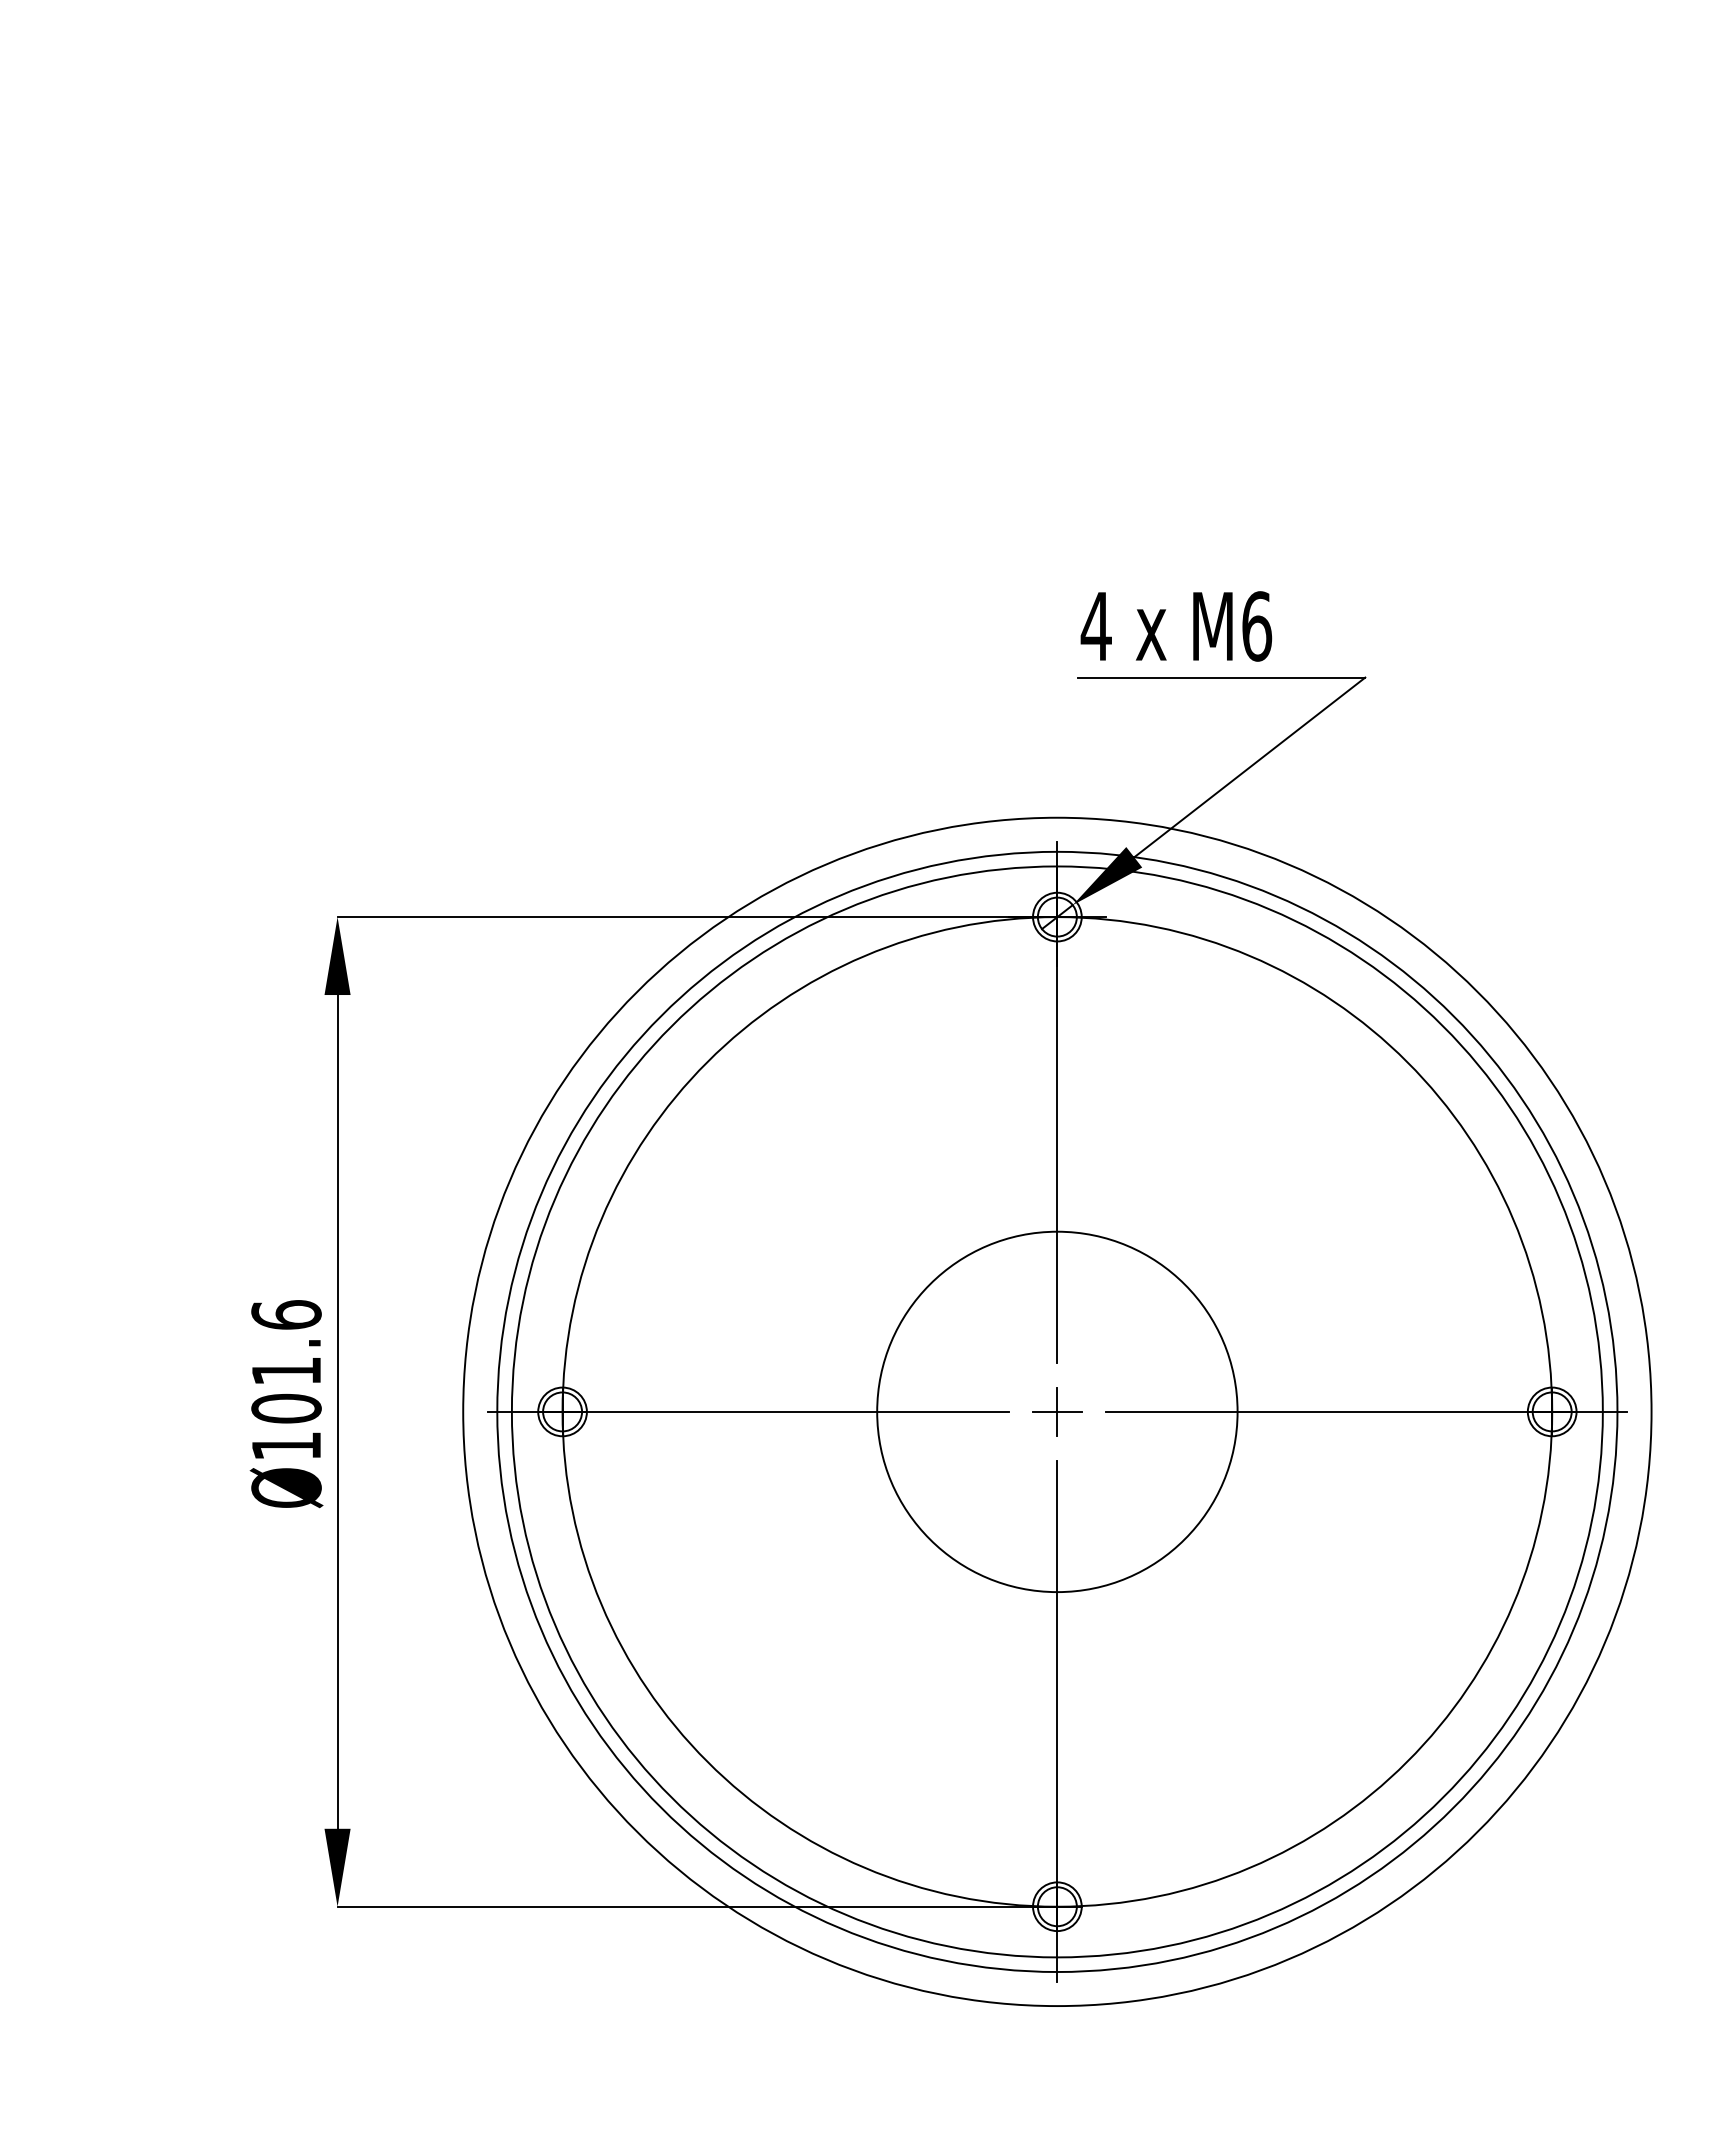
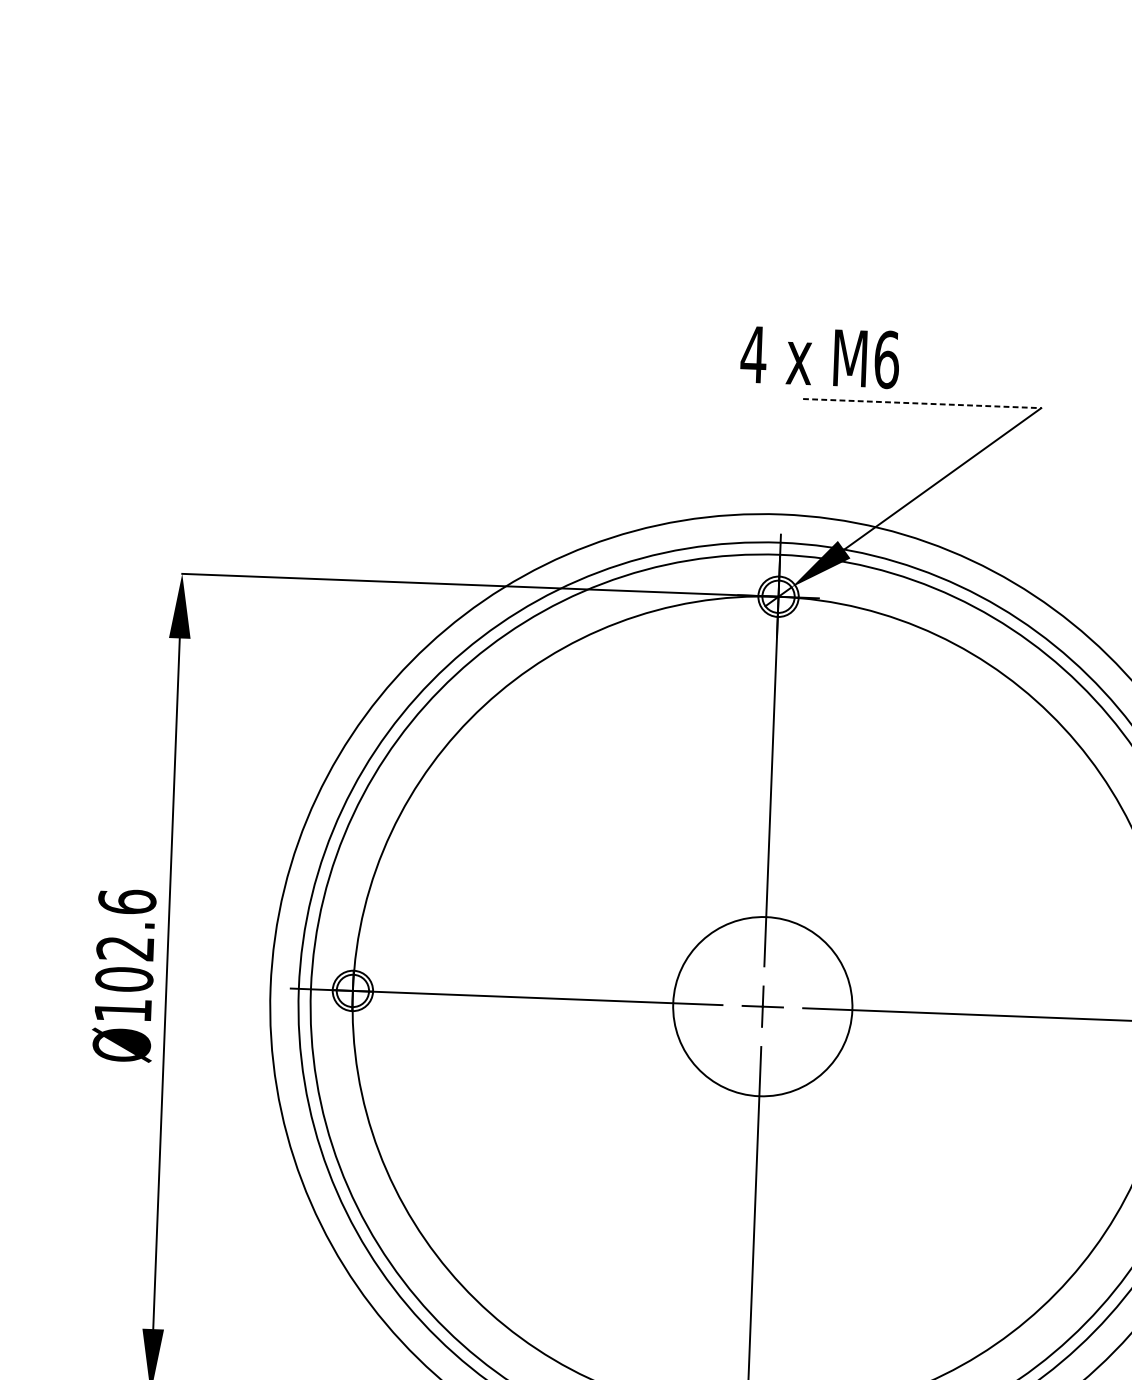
text: (1176, 626) -> (820, 357), moved
line: (1221, 677) -> (922, 403), solid -> dashed
text: (285, 1371) -> (124, 948), Ø101.6 -> Ø102.6
circle: (1057, 1411) -> (762, 1006), size x0.6

